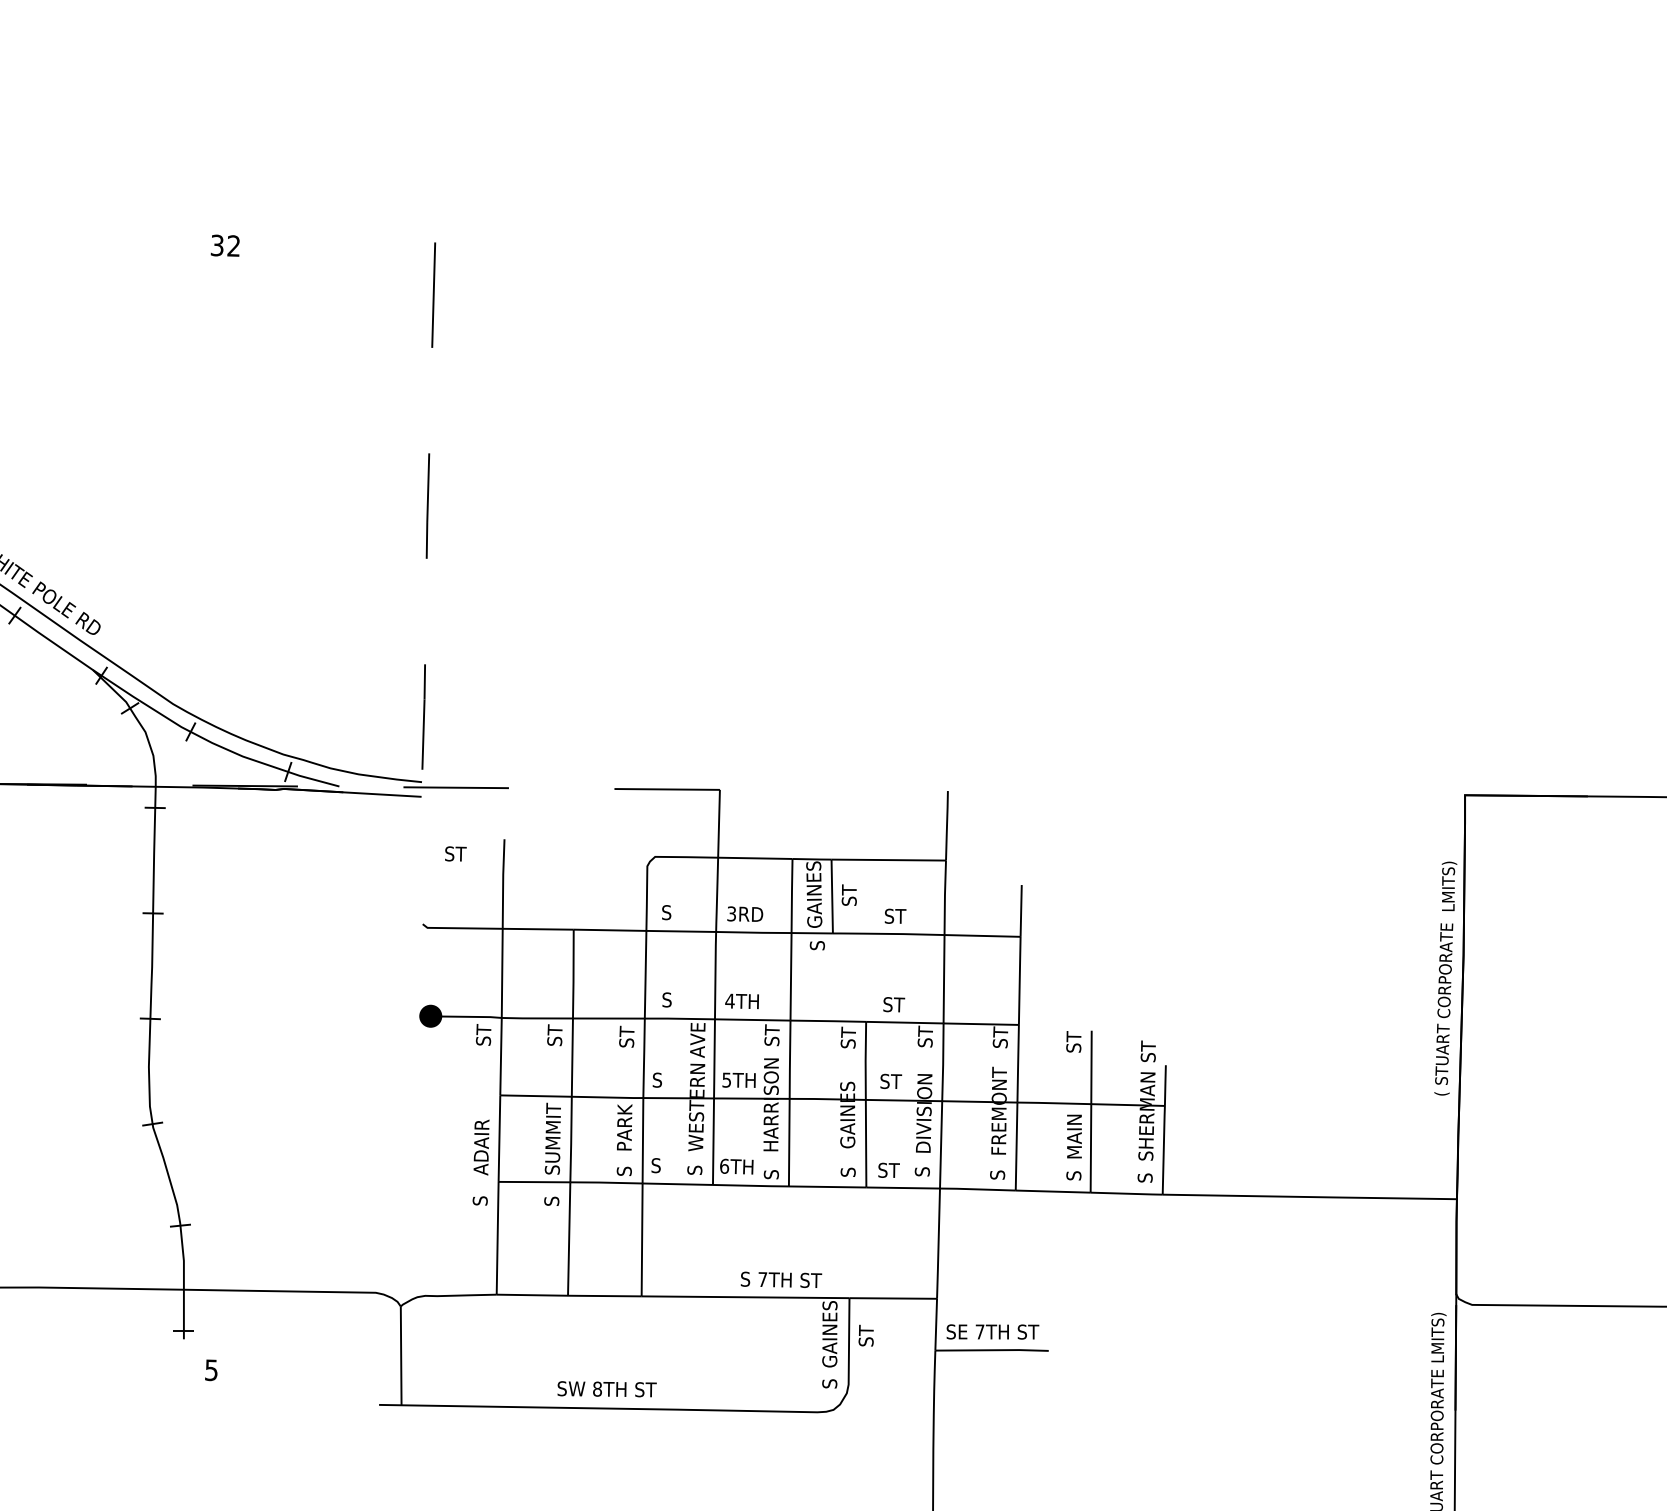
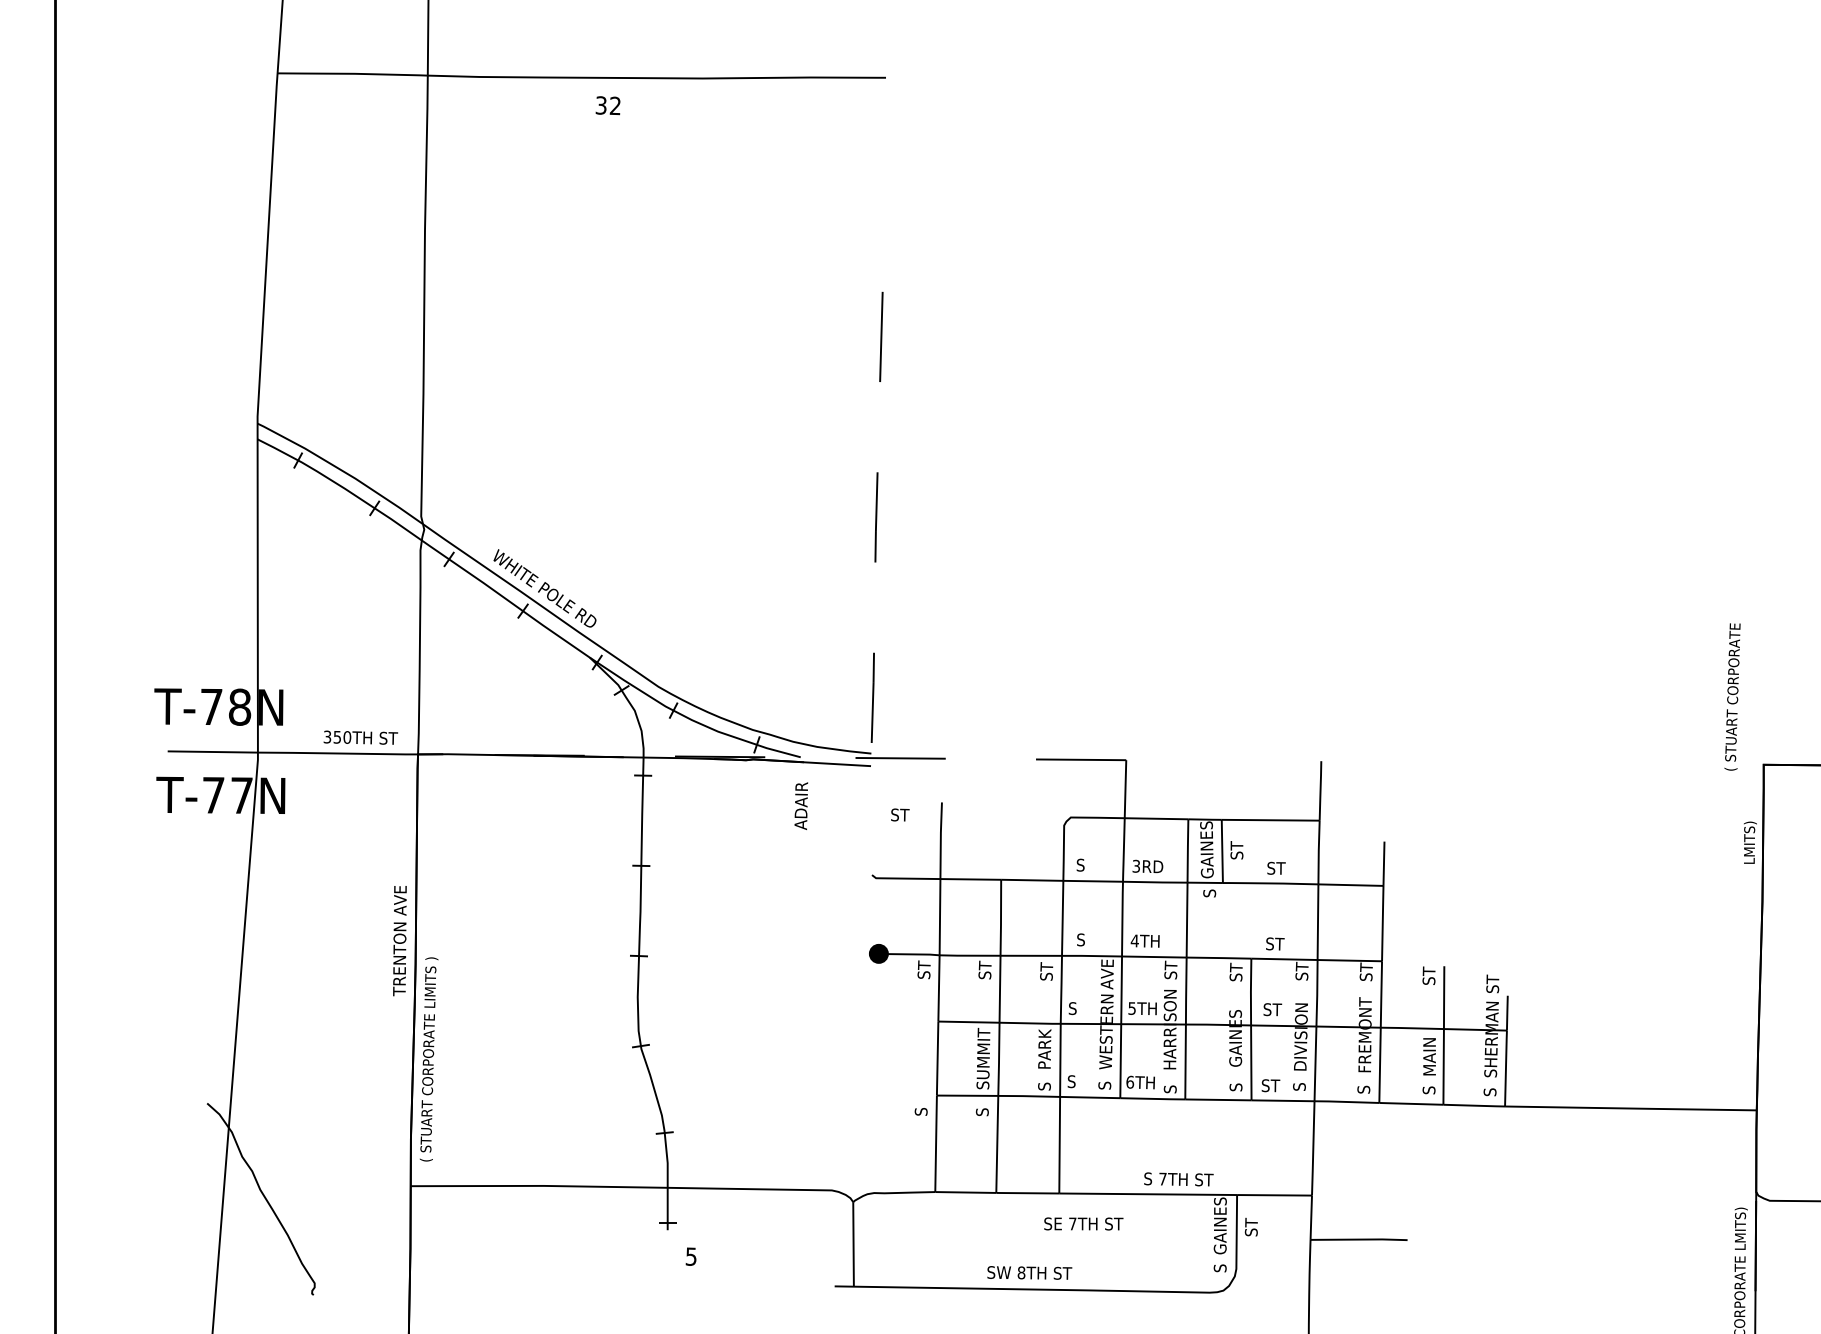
text: (224, 245) -> (607, 105), moved
text: (1443, 1008) -> (1732, 696), moved
text: (481, 1146) -> (801, 805), moved
text: (992, 1331) -> (1083, 1223), moved

